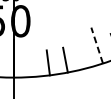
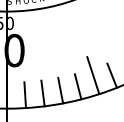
line: (97, 45) -> (93, 75), dashed -> solid
line: (81, 56) -> (77, 86), added
line: (31, 64) -> (25, 95), added

